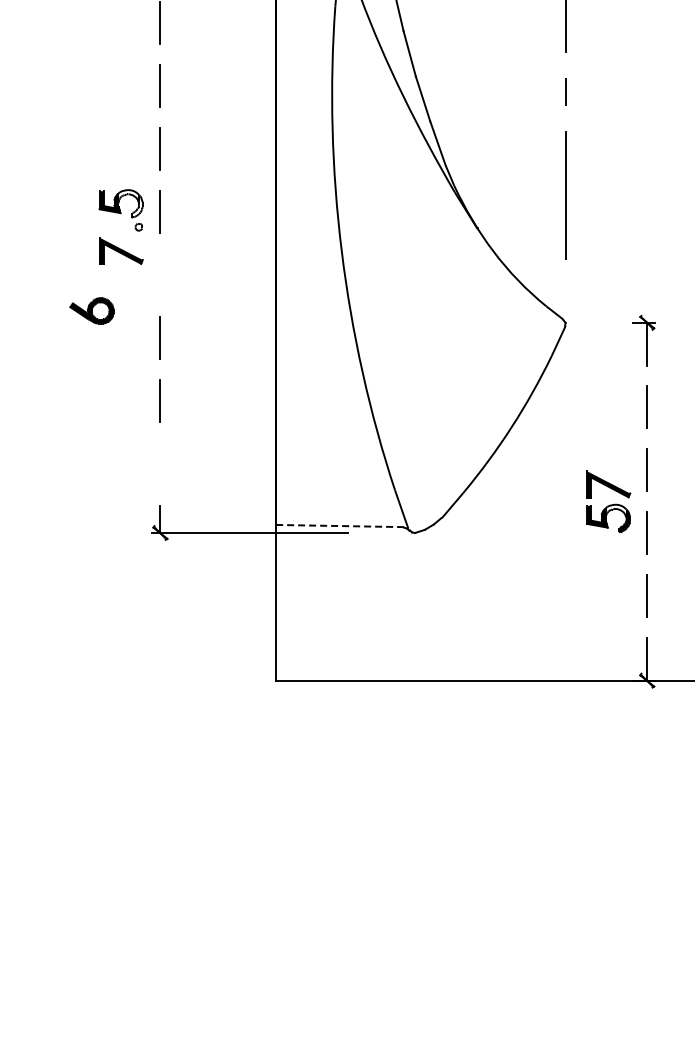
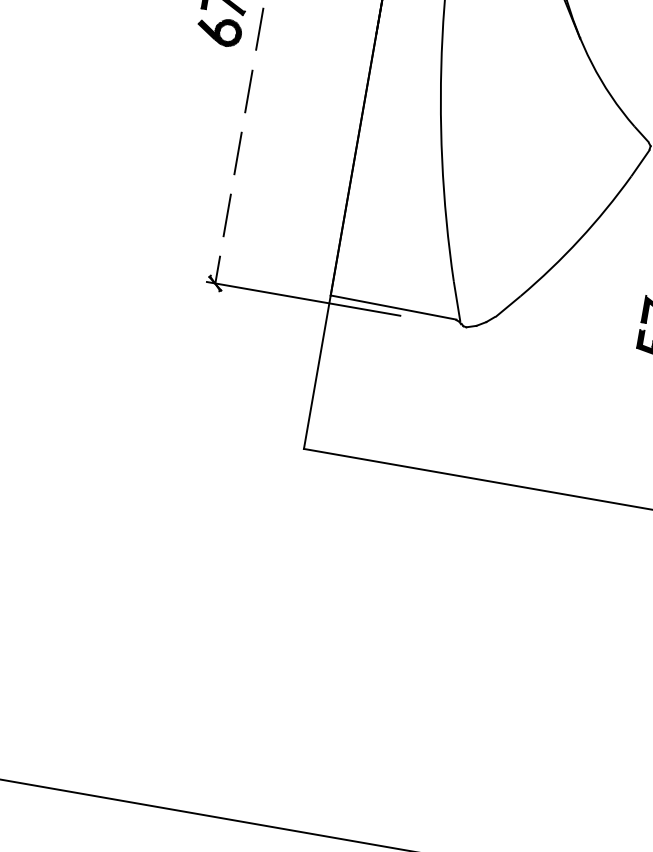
line: (160, 274) -> (259, 28), added
part: (91, 310) -> (218, 30), moved
line: (160, 463) -> (227, 215), added
line: (339, 526) -> (392, 307), dashed -> solid

